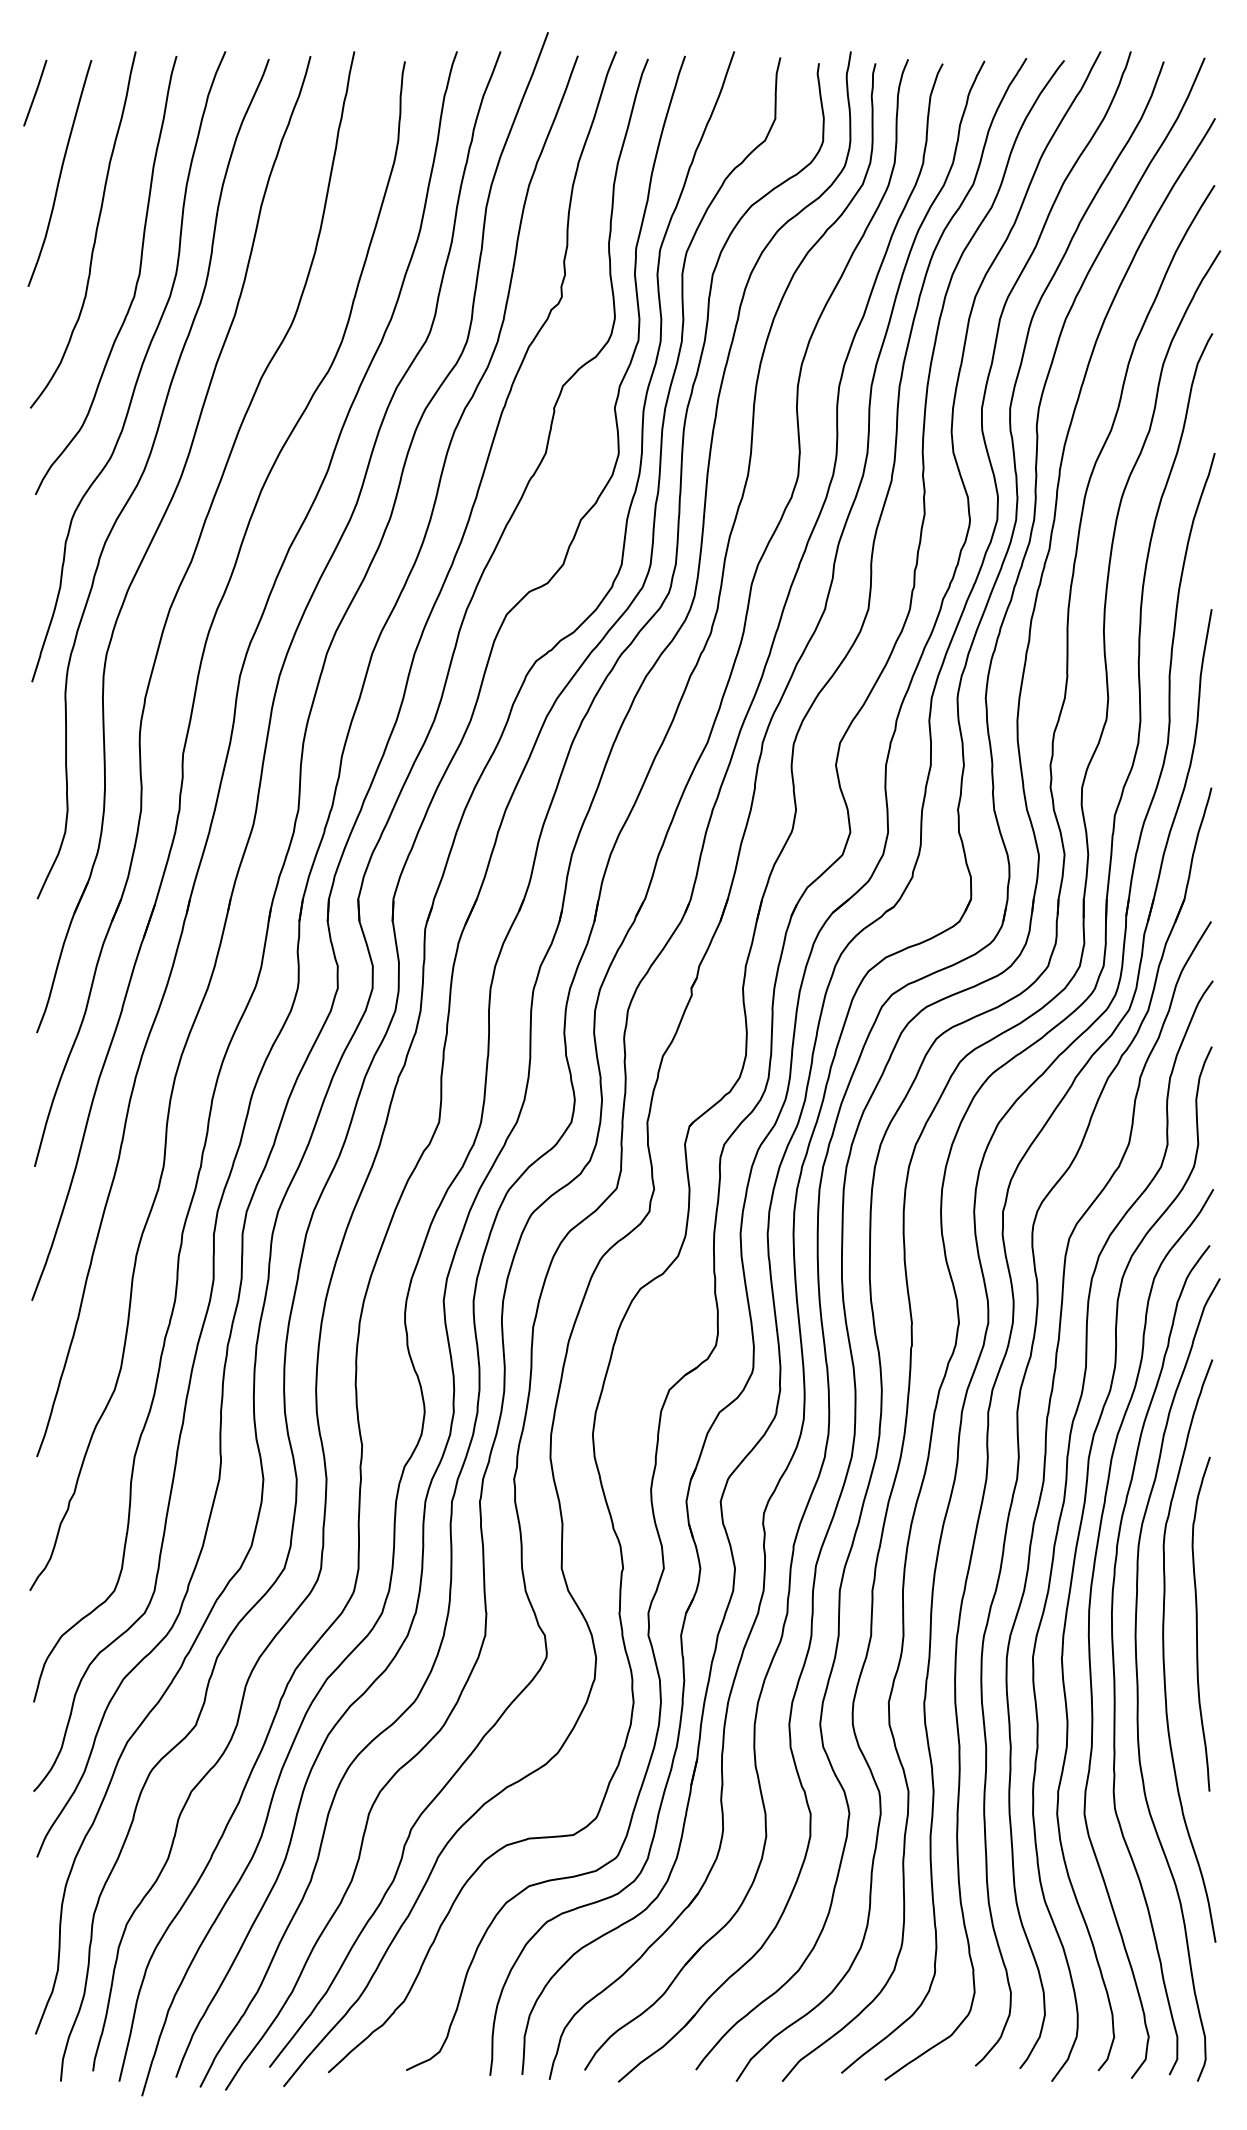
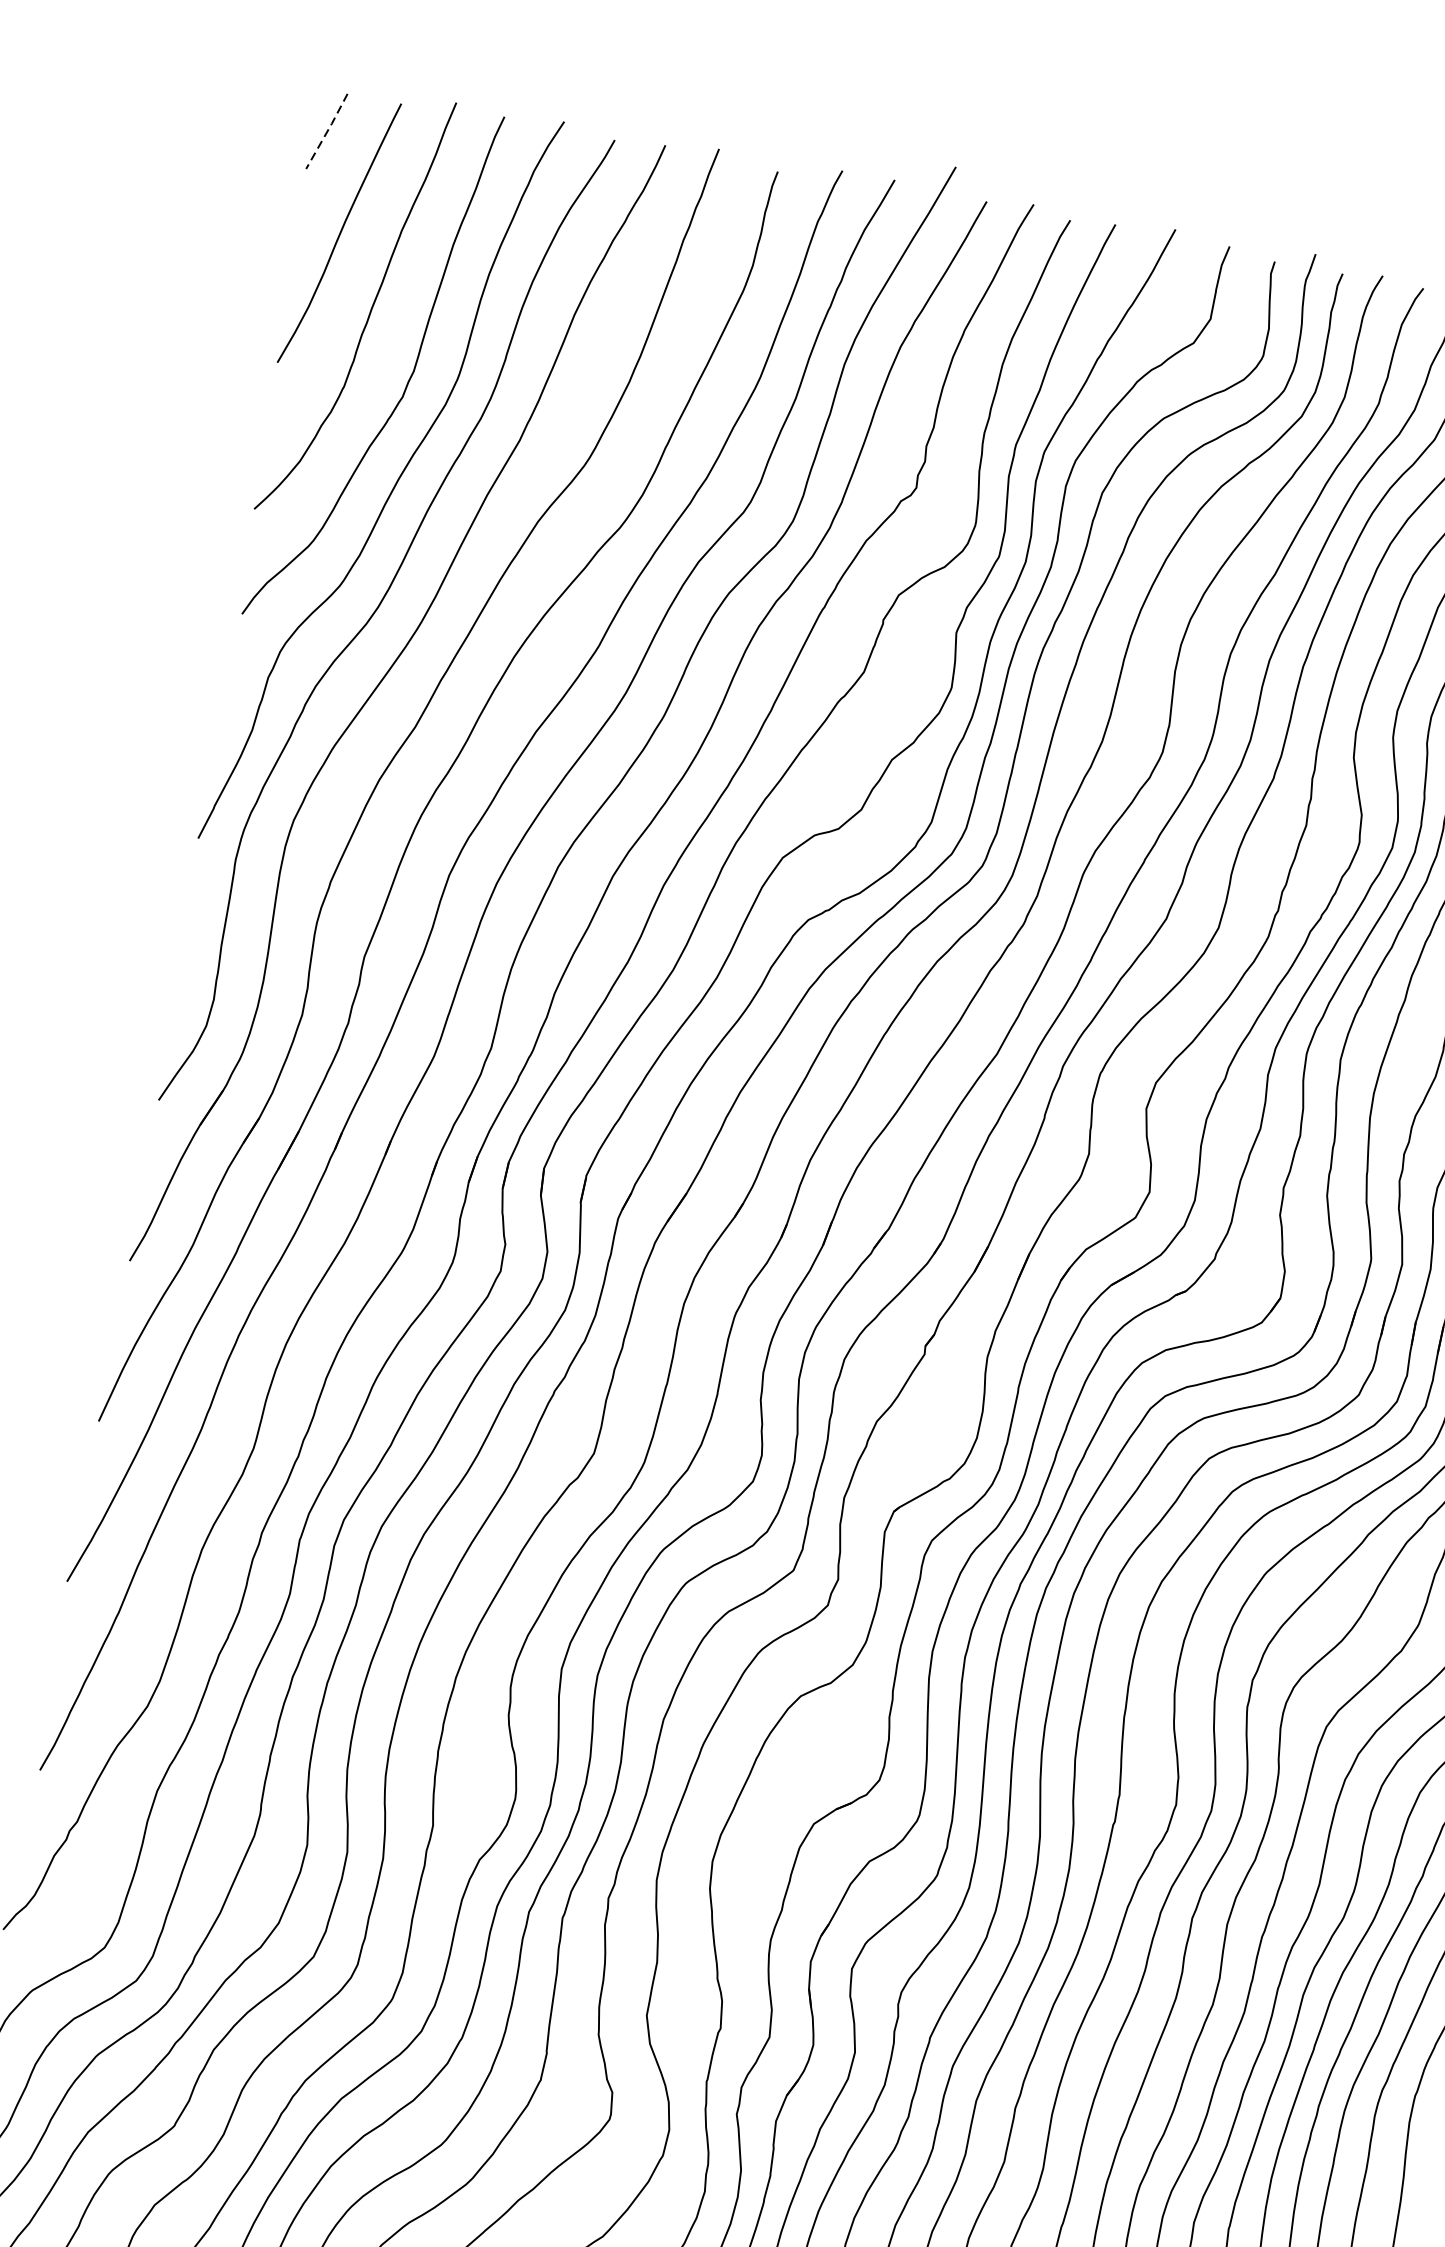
line: (35, 92) -> (327, 130), solid -> dashed

